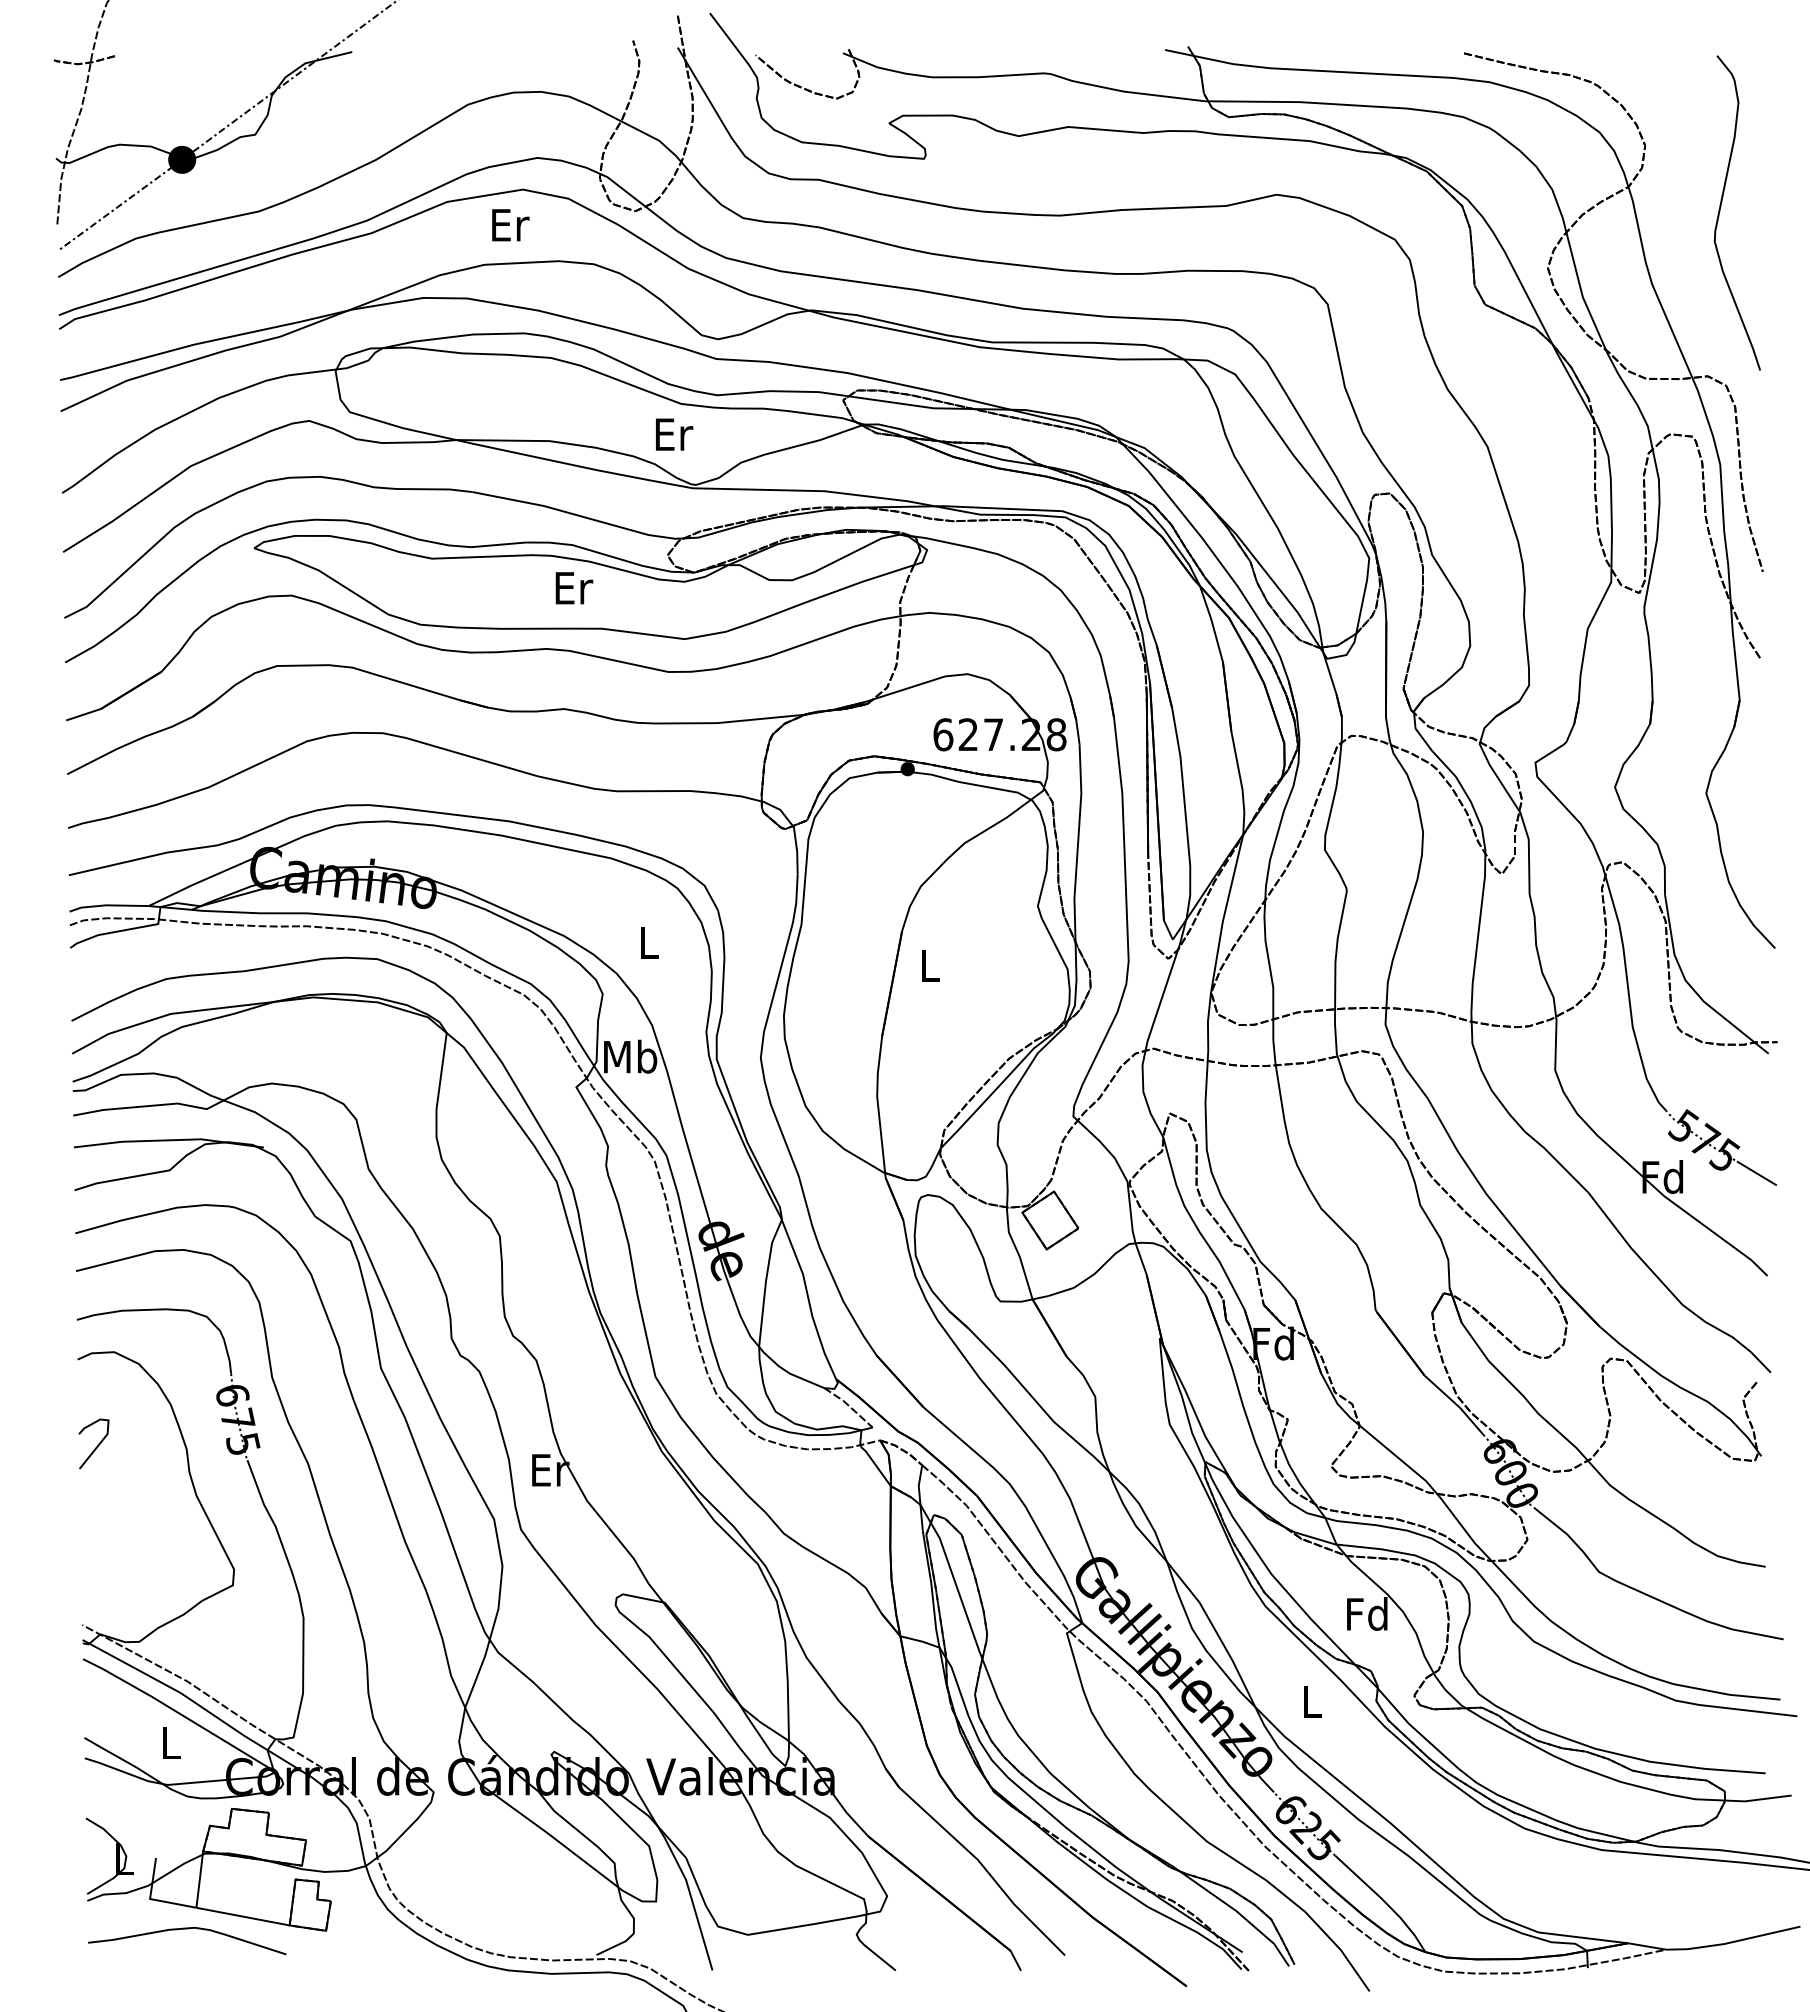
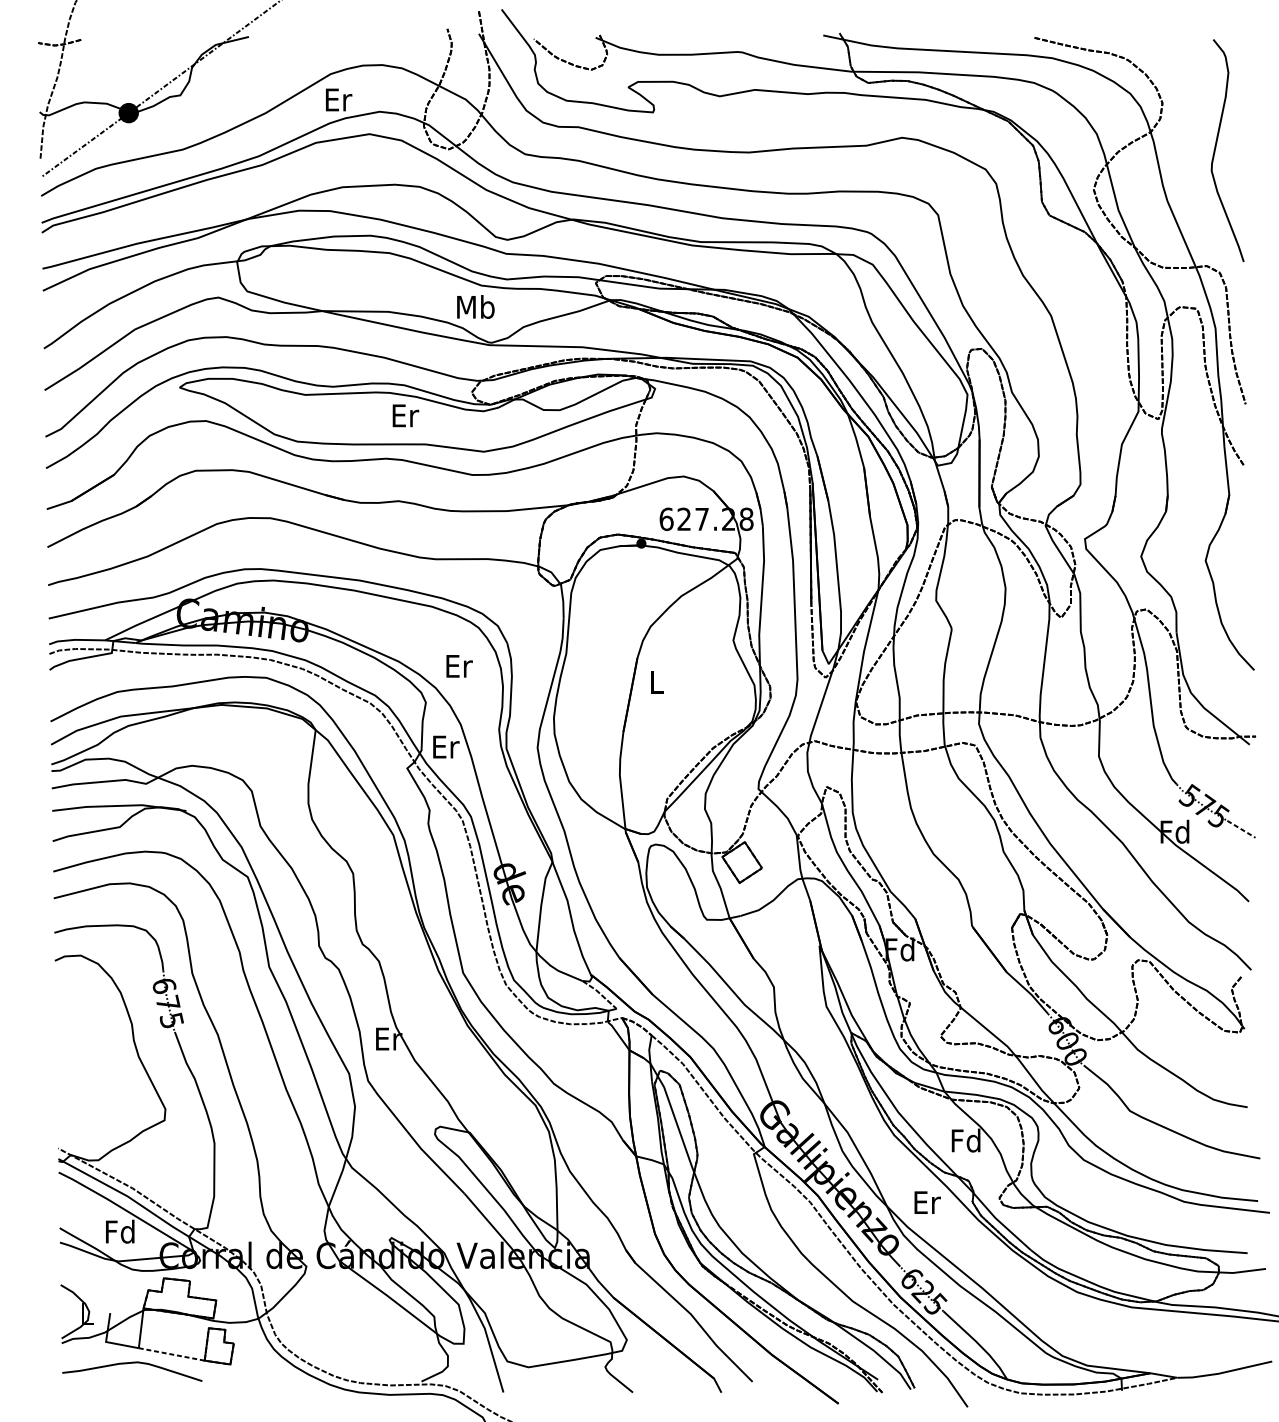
text: (510, 225) -> (338, 100), moved
text: (673, 434) -> (475, 307), Er -> Mb
text: (650, 942) -> (459, 666), L -> Er
text: (630, 1056) -> (445, 746), Mb -> Er
line: (1757, 1173) -> (1241, 829), solid -> dashed
curve: (96, 1446) -> (68, 1022), removed
text: (1312, 1701) -> (927, 1202), L -> Er
text: (169, 1742) -> (119, 1231), L -> Fd
line: (242, 1916) -> (171, 1354), solid -> dashed

